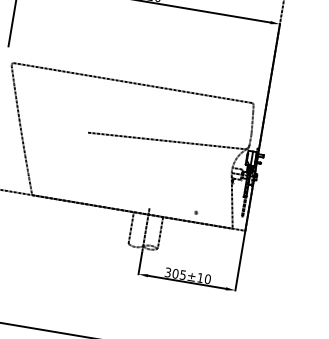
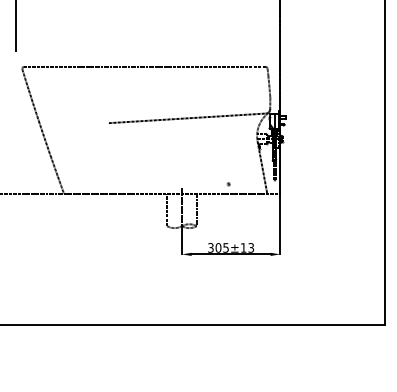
text: (208, 278) -> (251, 247), 305±10 -> 305±13

